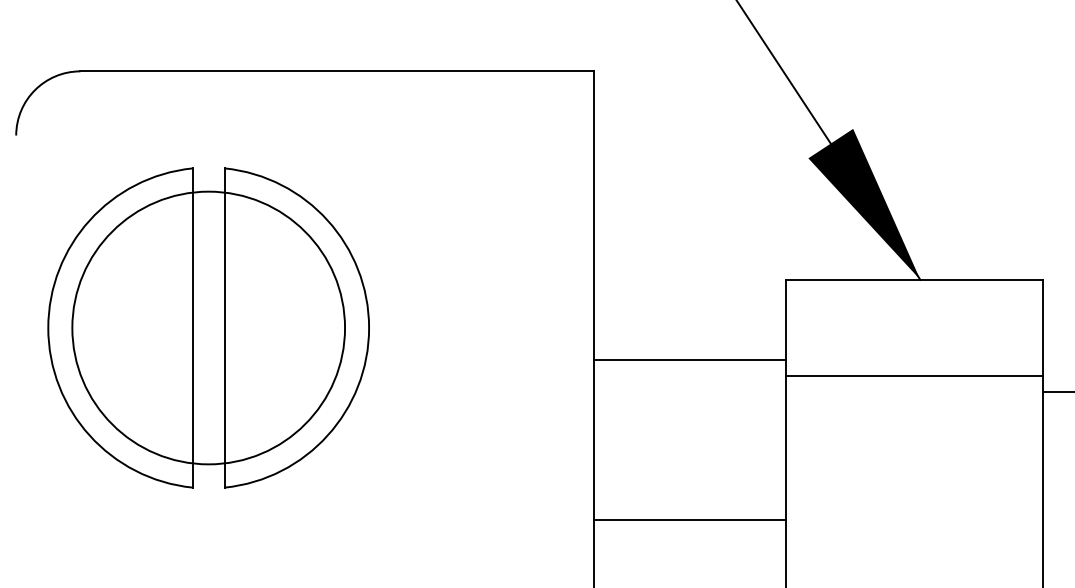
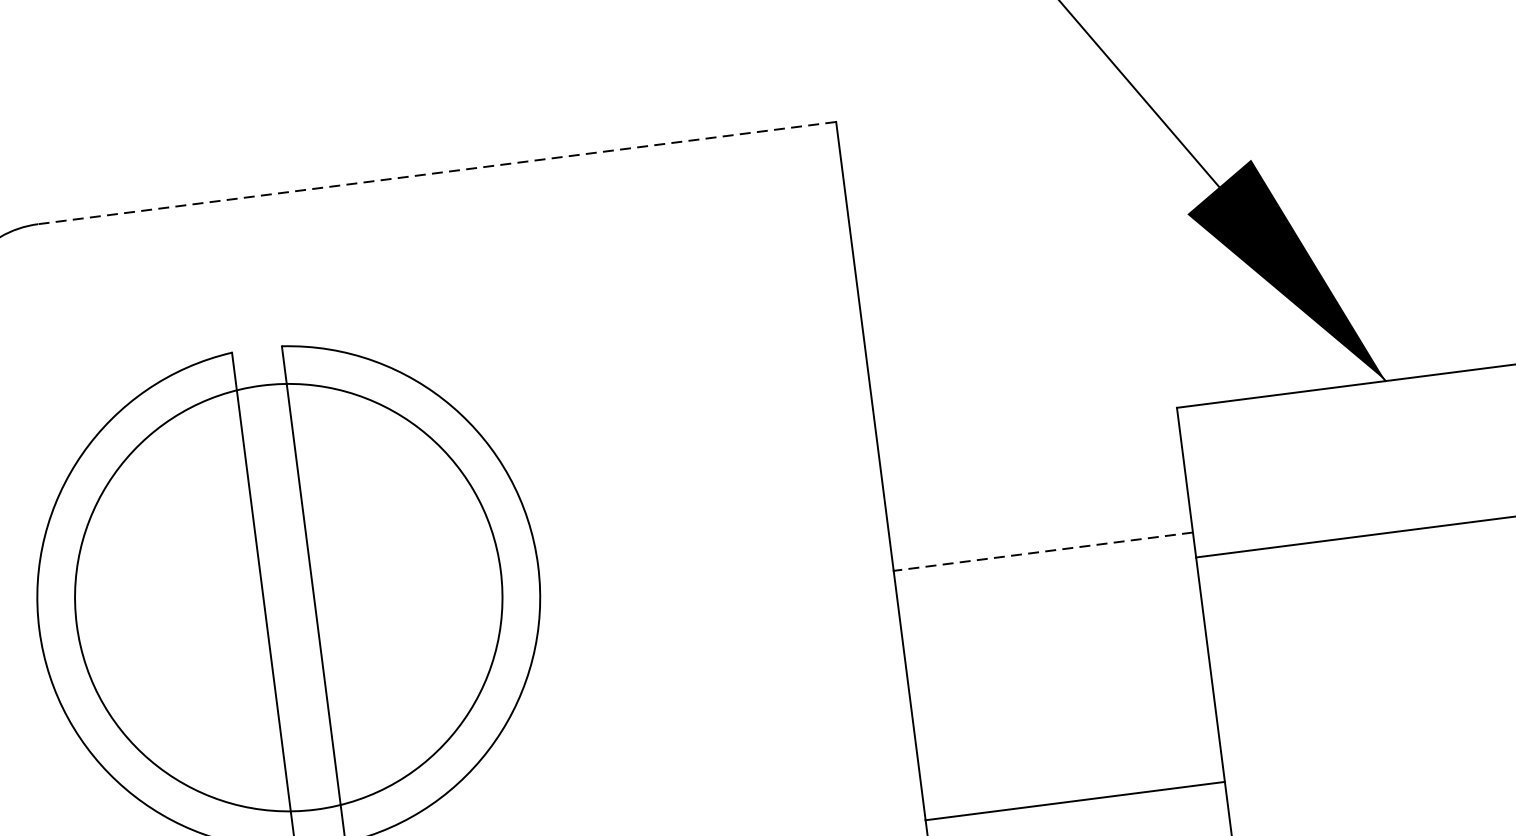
line: (337, 71) -> (437, 173), solid -> dashed
line: (689, 360) -> (1042, 552), solid -> dashed

